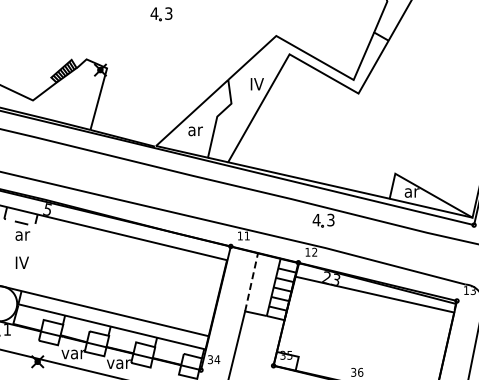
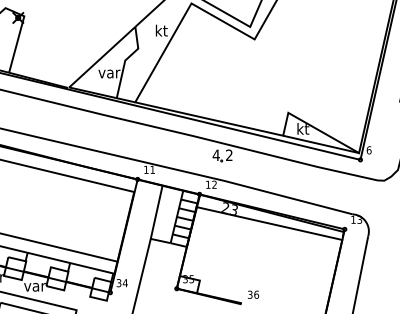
text: (256, 83) -> (161, 30), IV -> kt
text: (199, 131) -> (108, 74), ar -> var
text: (411, 190) -> (303, 128), ar -> kt
text: (330, 220) -> (228, 155), 3 -> 2
line: (251, 282) -> (156, 212), dashed -> solid

